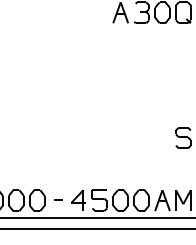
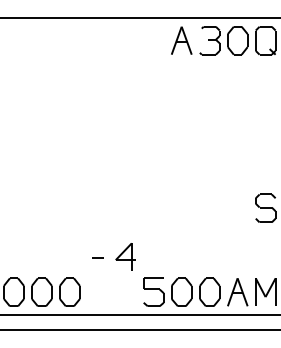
line: (57, 199) -> (97, 257), moved
part: (78, 200) -> (125, 256), moved

